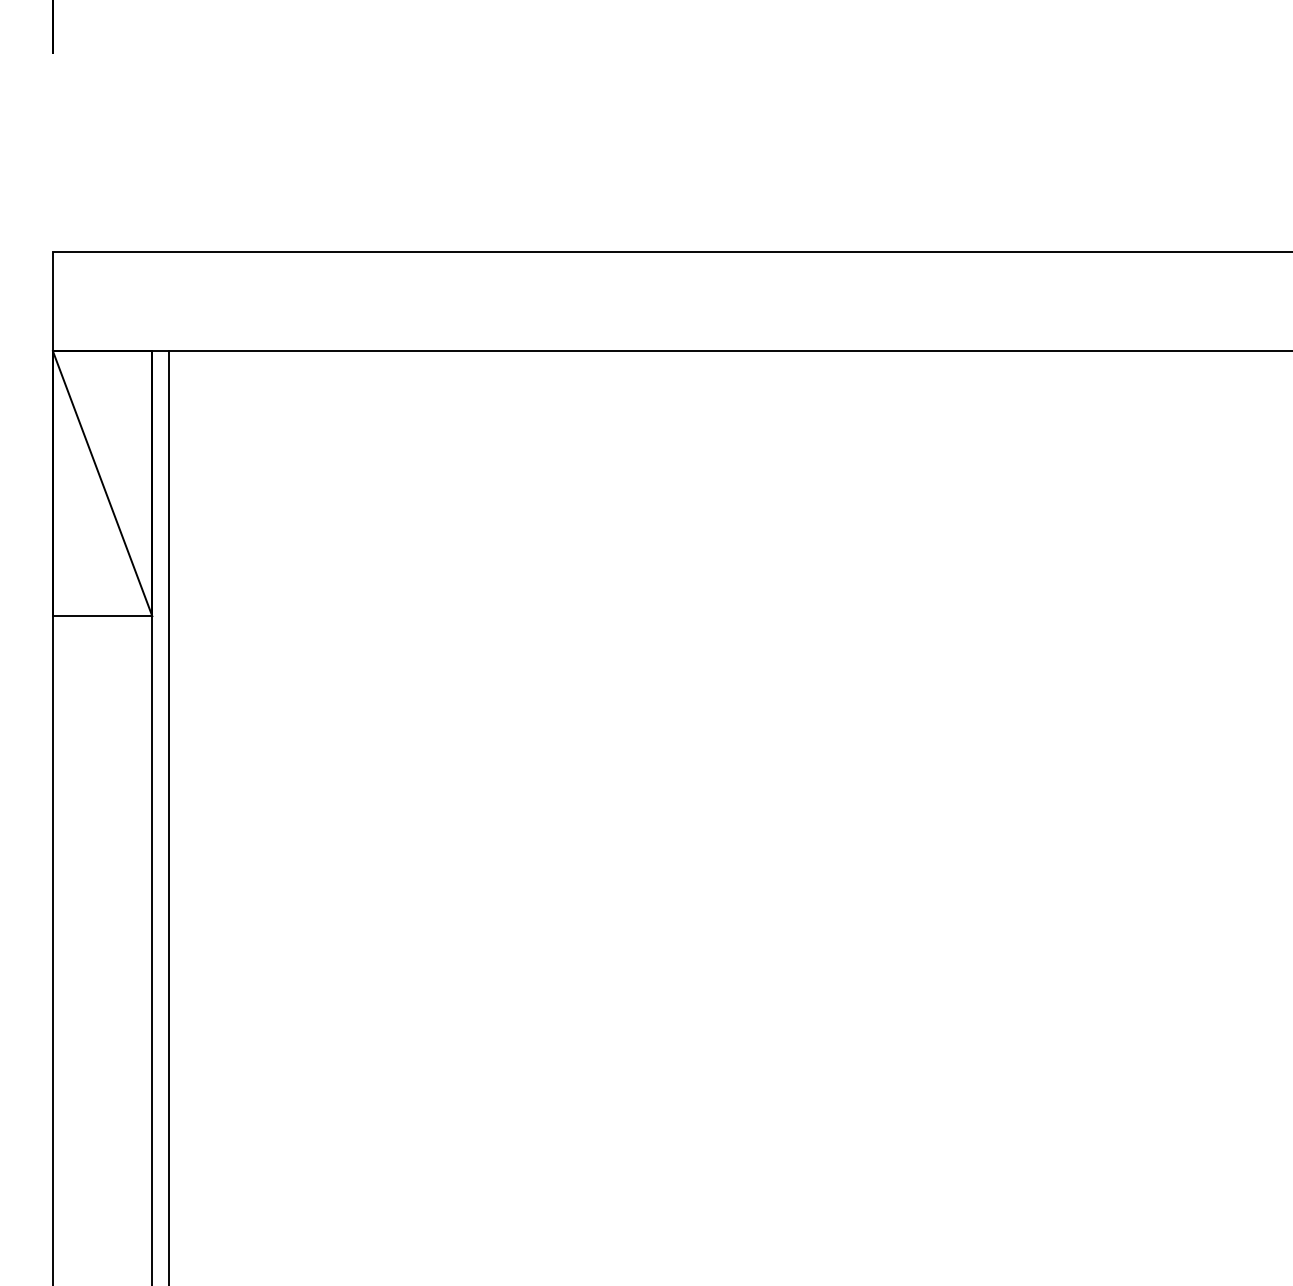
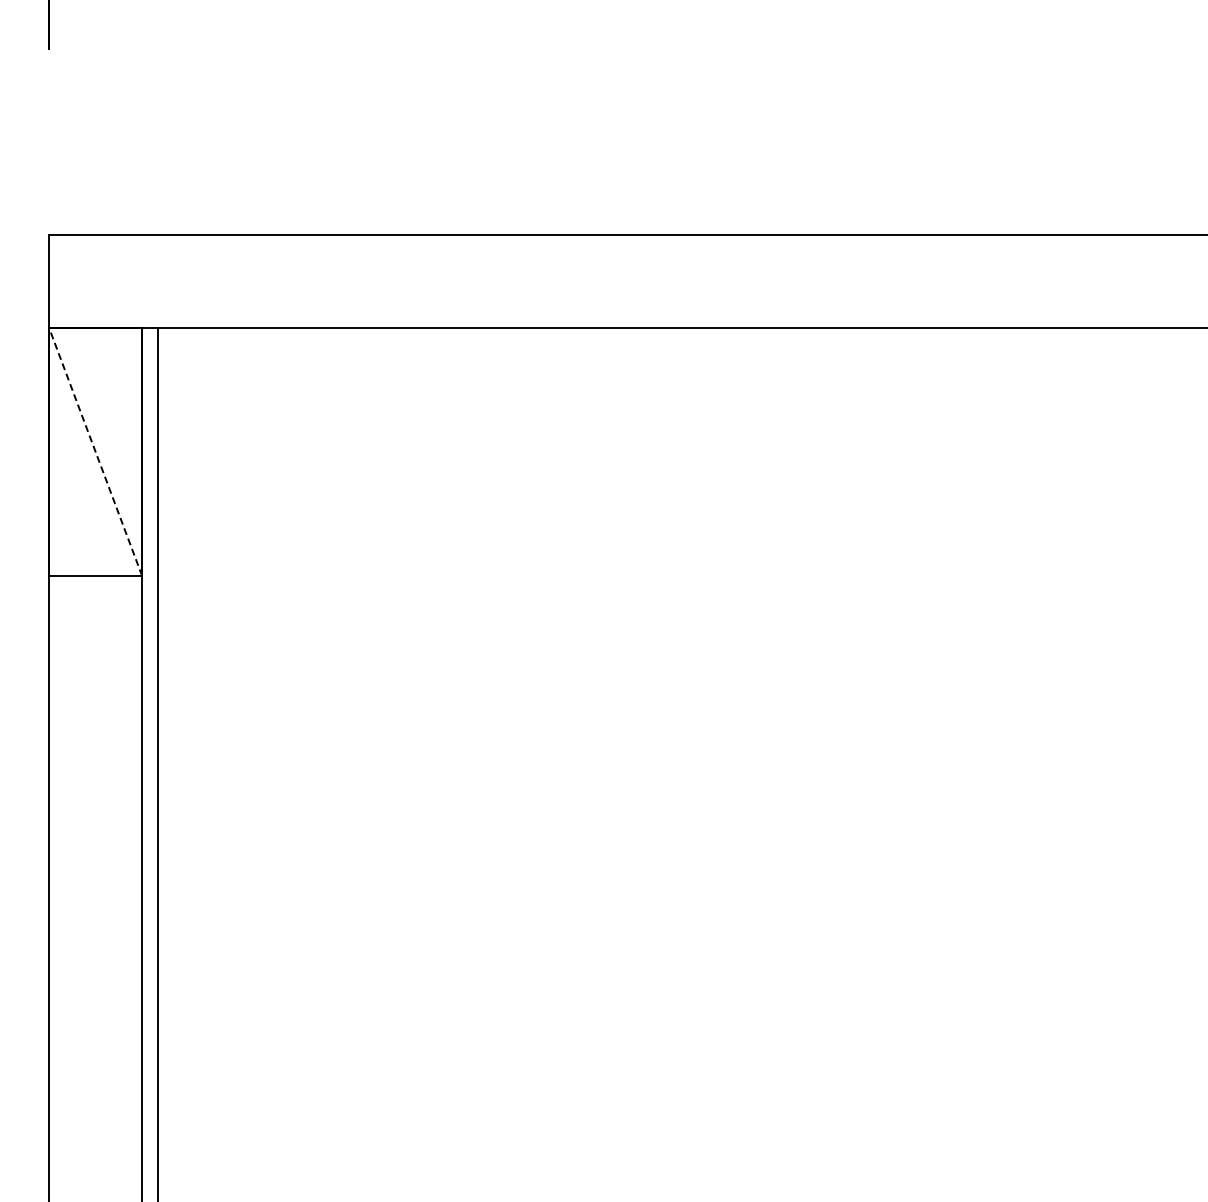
line: (102, 483) -> (95, 451), solid -> dashed

